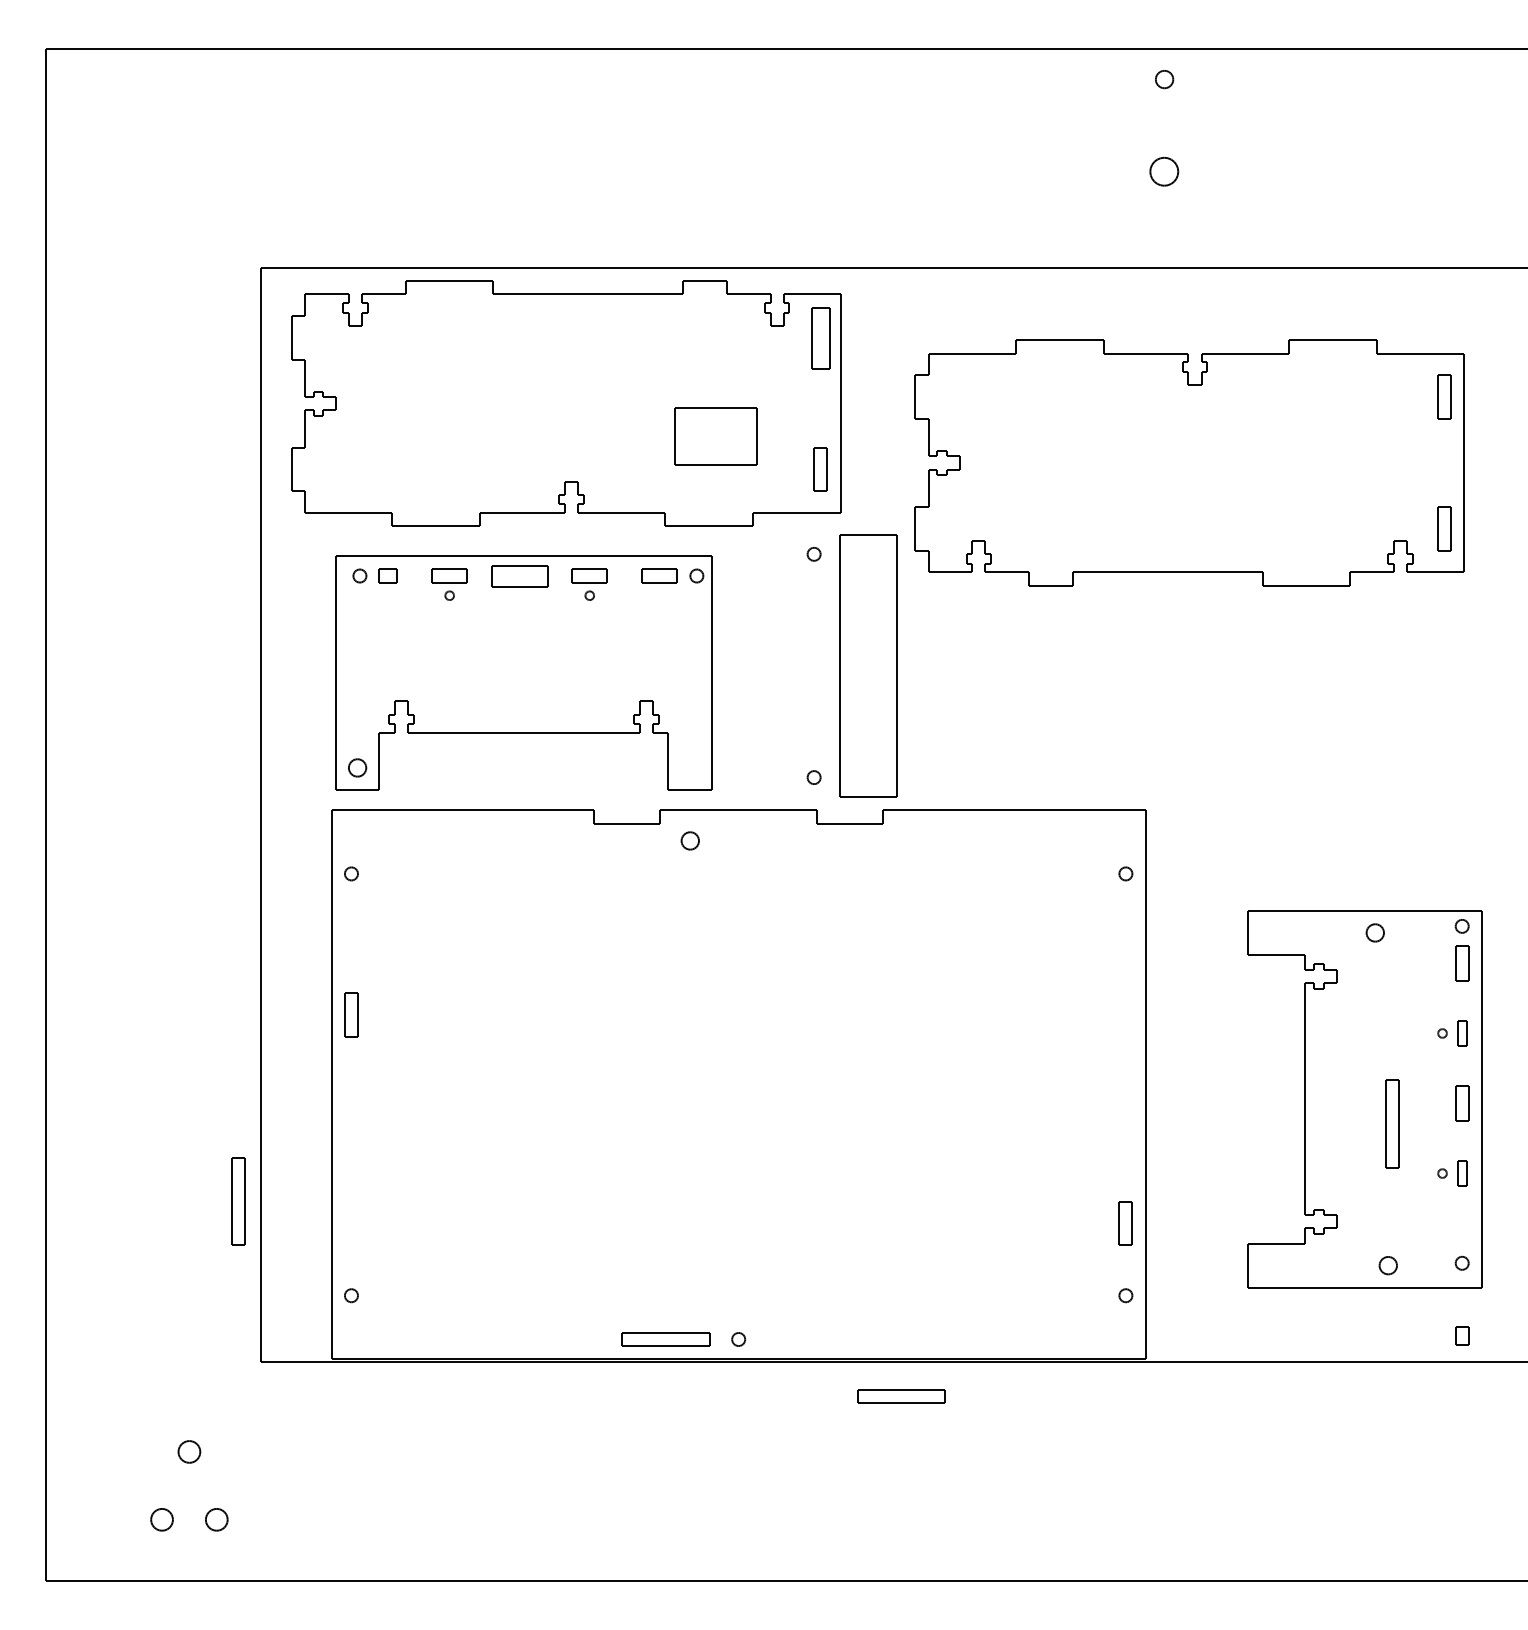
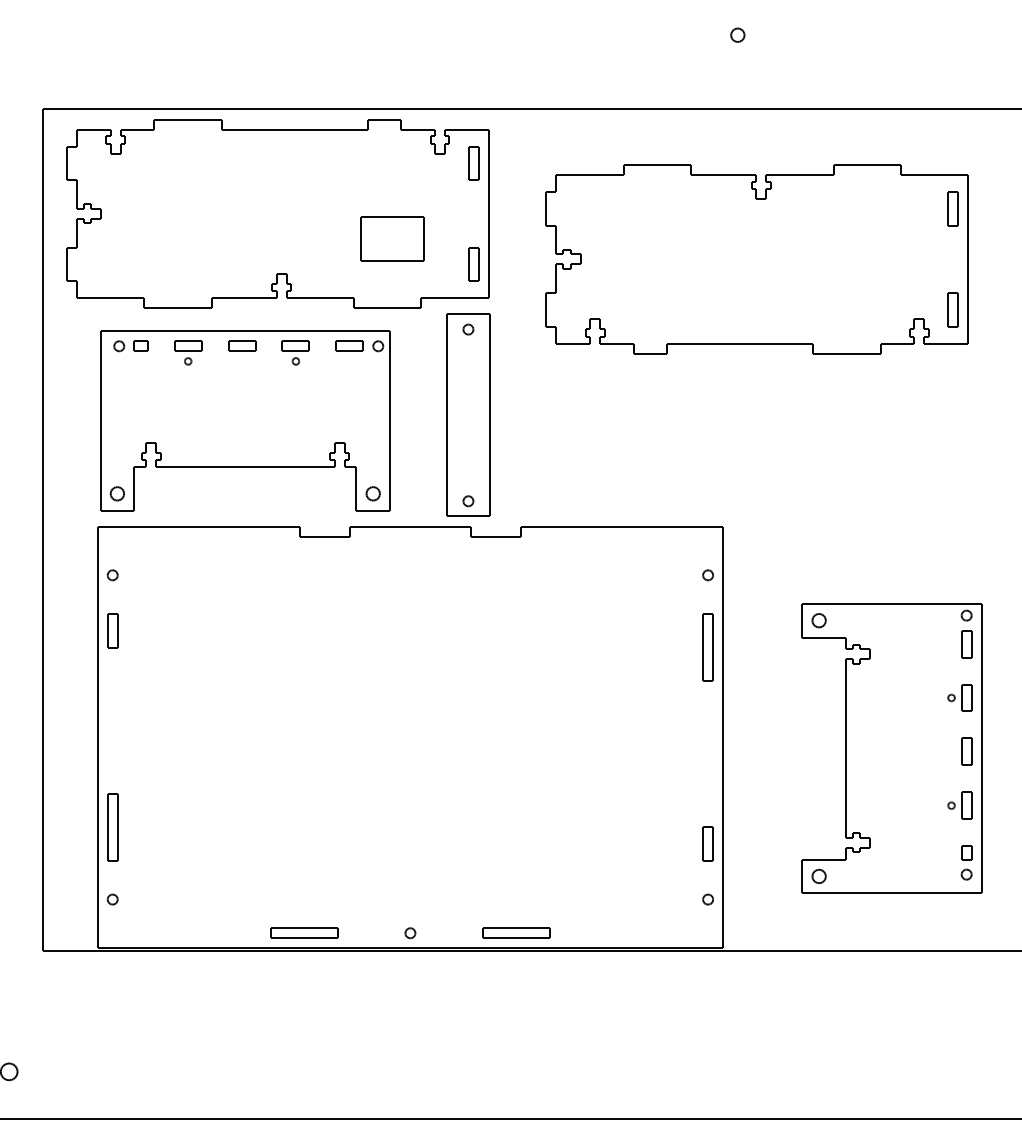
part: (1164, 170) -> (737, 34), size x0.62
part: (820, 337) -> (473, 162), size x0.71
part: (519, 575) -> (241, 345), size x0.62
part: (868, 665) -> (468, 415), moved
part: (689, 840) -> (372, 493), moved
part: (1374, 932) -> (818, 620), moved
part: (351, 1014) -> (112, 630), moved
part: (1462, 1033) -> (966, 697), size x1.43
part: (1392, 1123) -> (707, 647), moved
part: (1462, 1173) -> (966, 805), size x1.43
part: (238, 1201) -> (112, 827), moved
part: (1387, 1265) -> (818, 876), moved
part: (1462, 1335) -> (966, 852), moved
part: (665, 1339) -> (304, 933), moved
part: (901, 1396) -> (516, 933), moved

